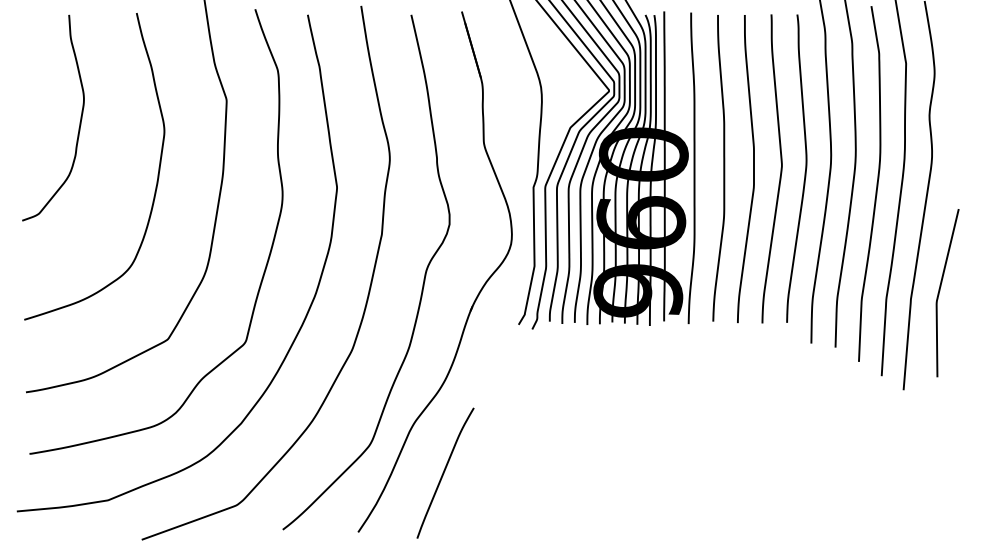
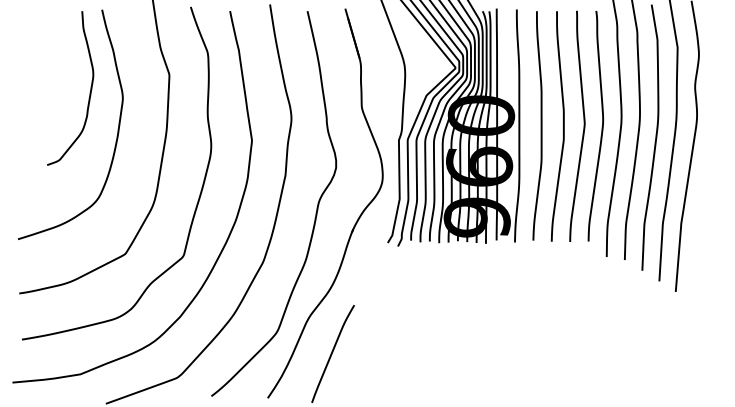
curve: (79, 122) -> (89, 91), moved
curve: (940, 291) -> (703, 218), removed

